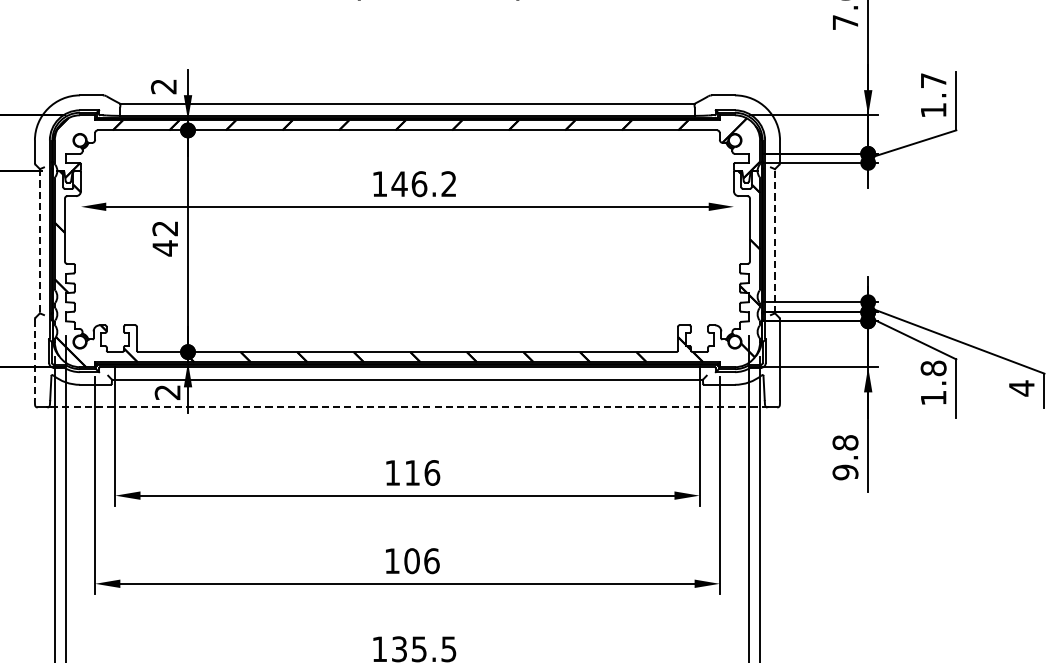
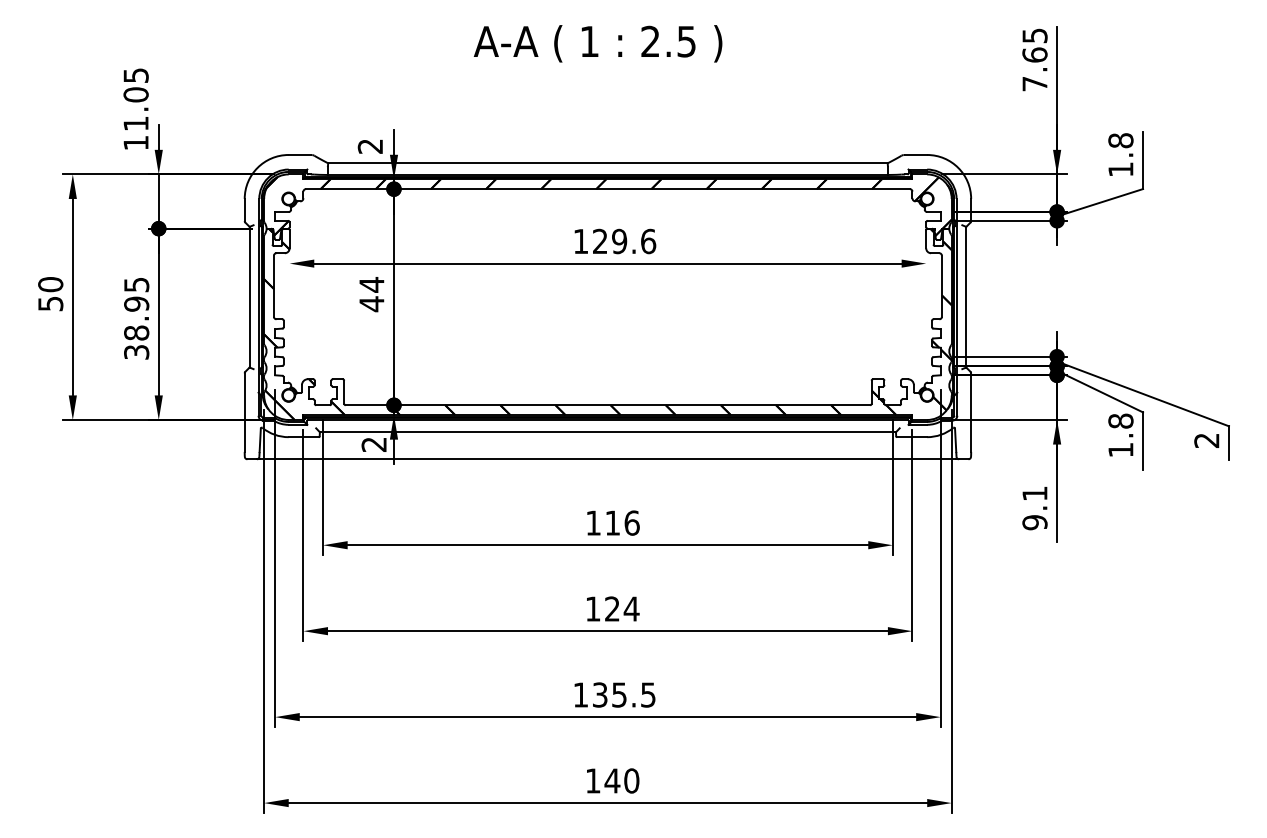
text: (933, 80) -> (1120, 140), 1.7 -> 1.8
text: (424, 184) -> (624, 241), 146.2 -> 129.6
text: (164, 228) -> (371, 284), 42 -> 44
line: (775, 240) -> (966, 296), dashed -> solid
line: (39, 241) -> (249, 297), dashed -> solid
line: (34, 360) -> (244, 413), dashed -> solid
text: (1021, 388) -> (1206, 440), 4 -> 2
line: (407, 407) -> (607, 459), dashed -> solid
text: (844, 442) -> (1034, 493), 9.8 -> 9.1
text: (422, 560) -> (622, 608), 106 -> 124

